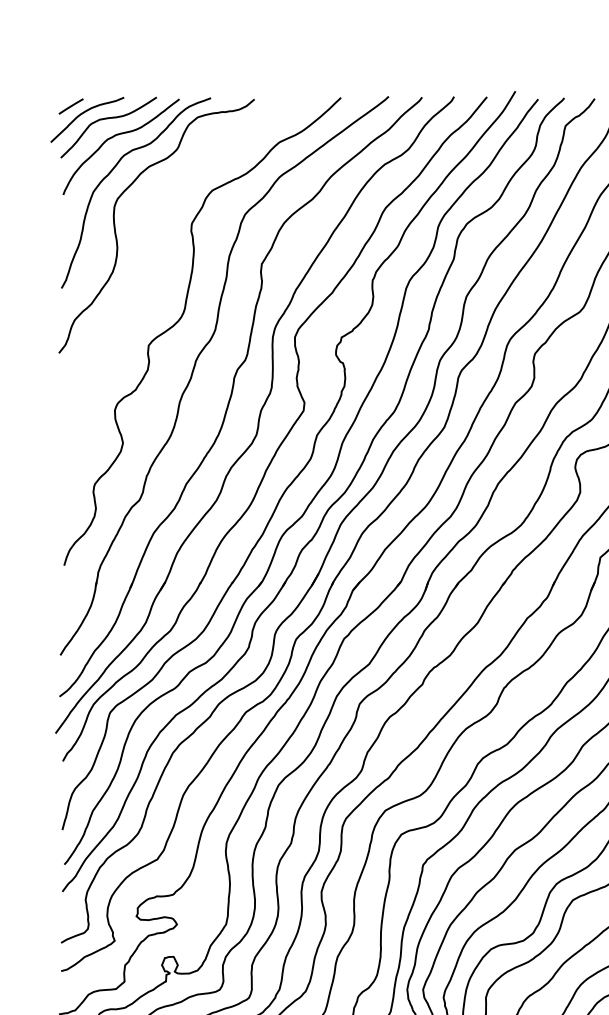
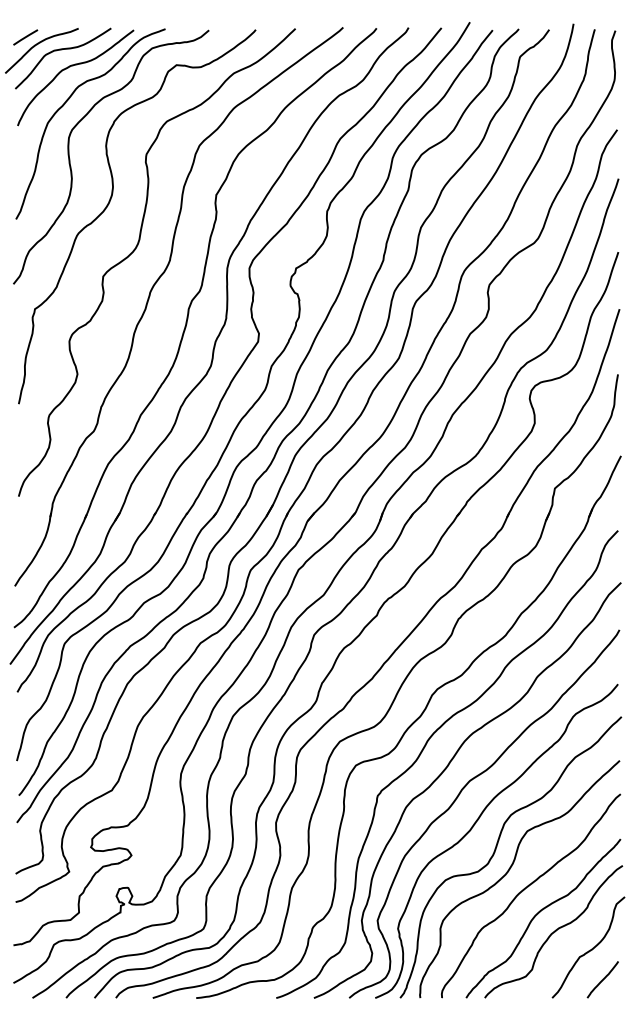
curve: (156, 271) -> (110, 202), added

